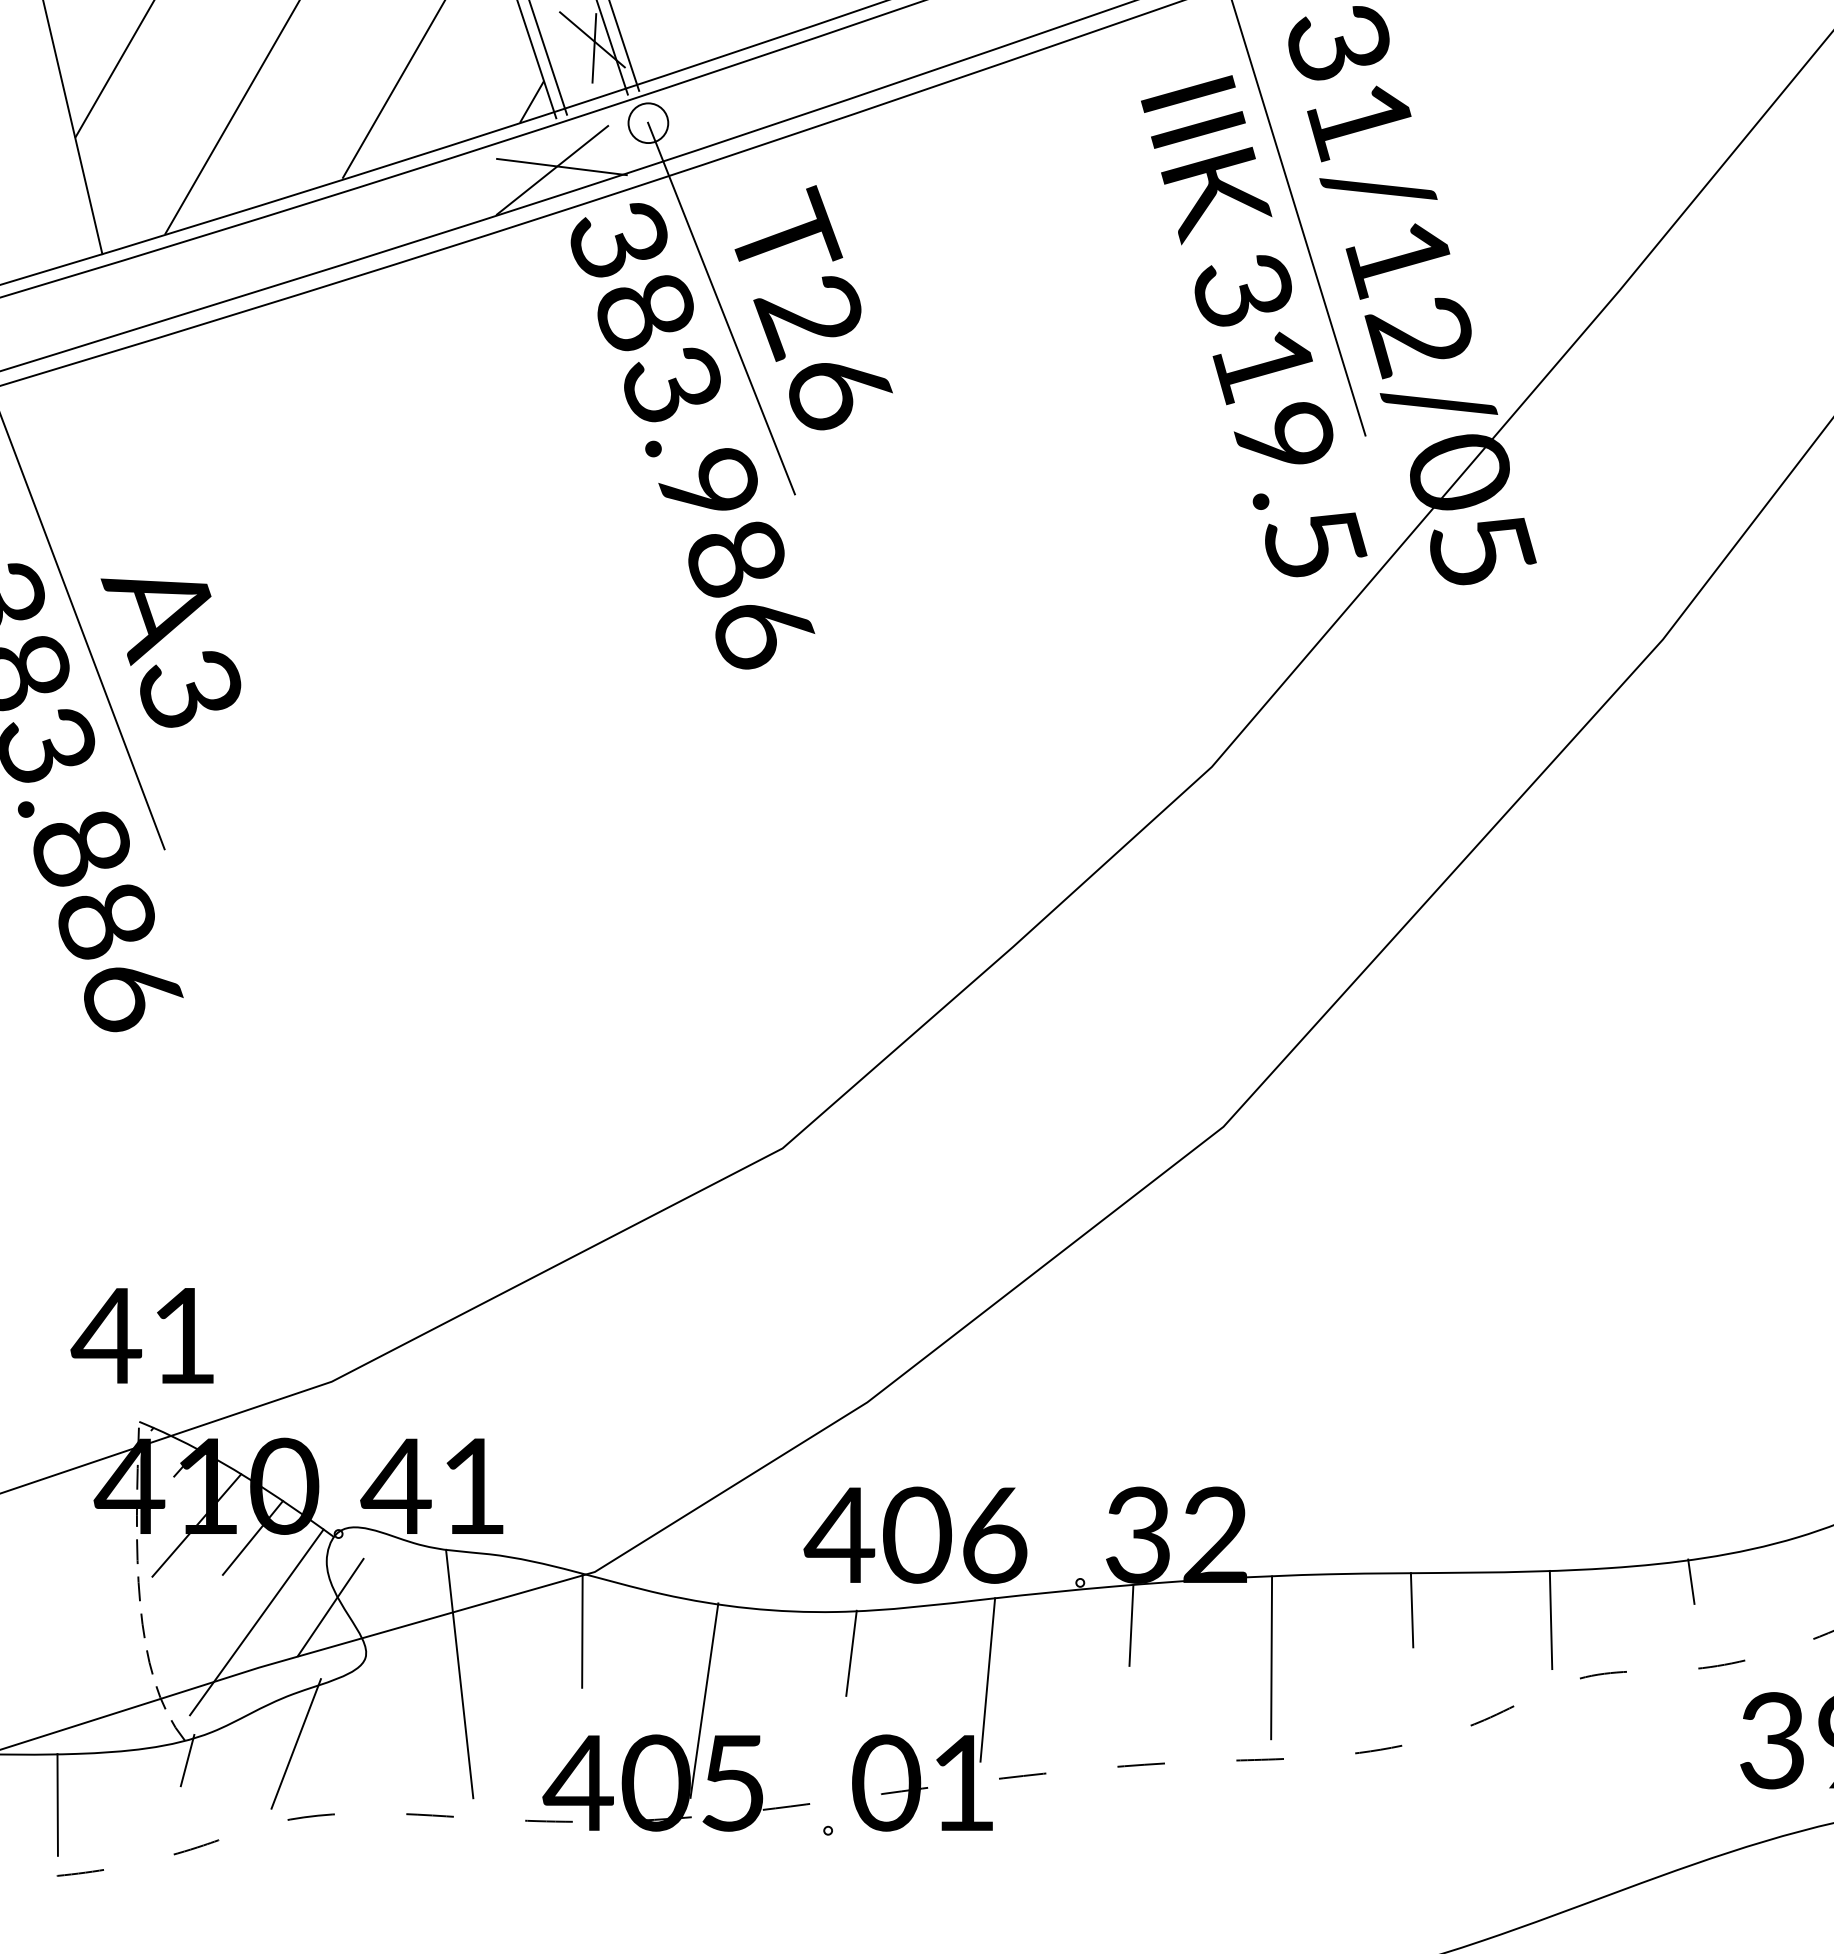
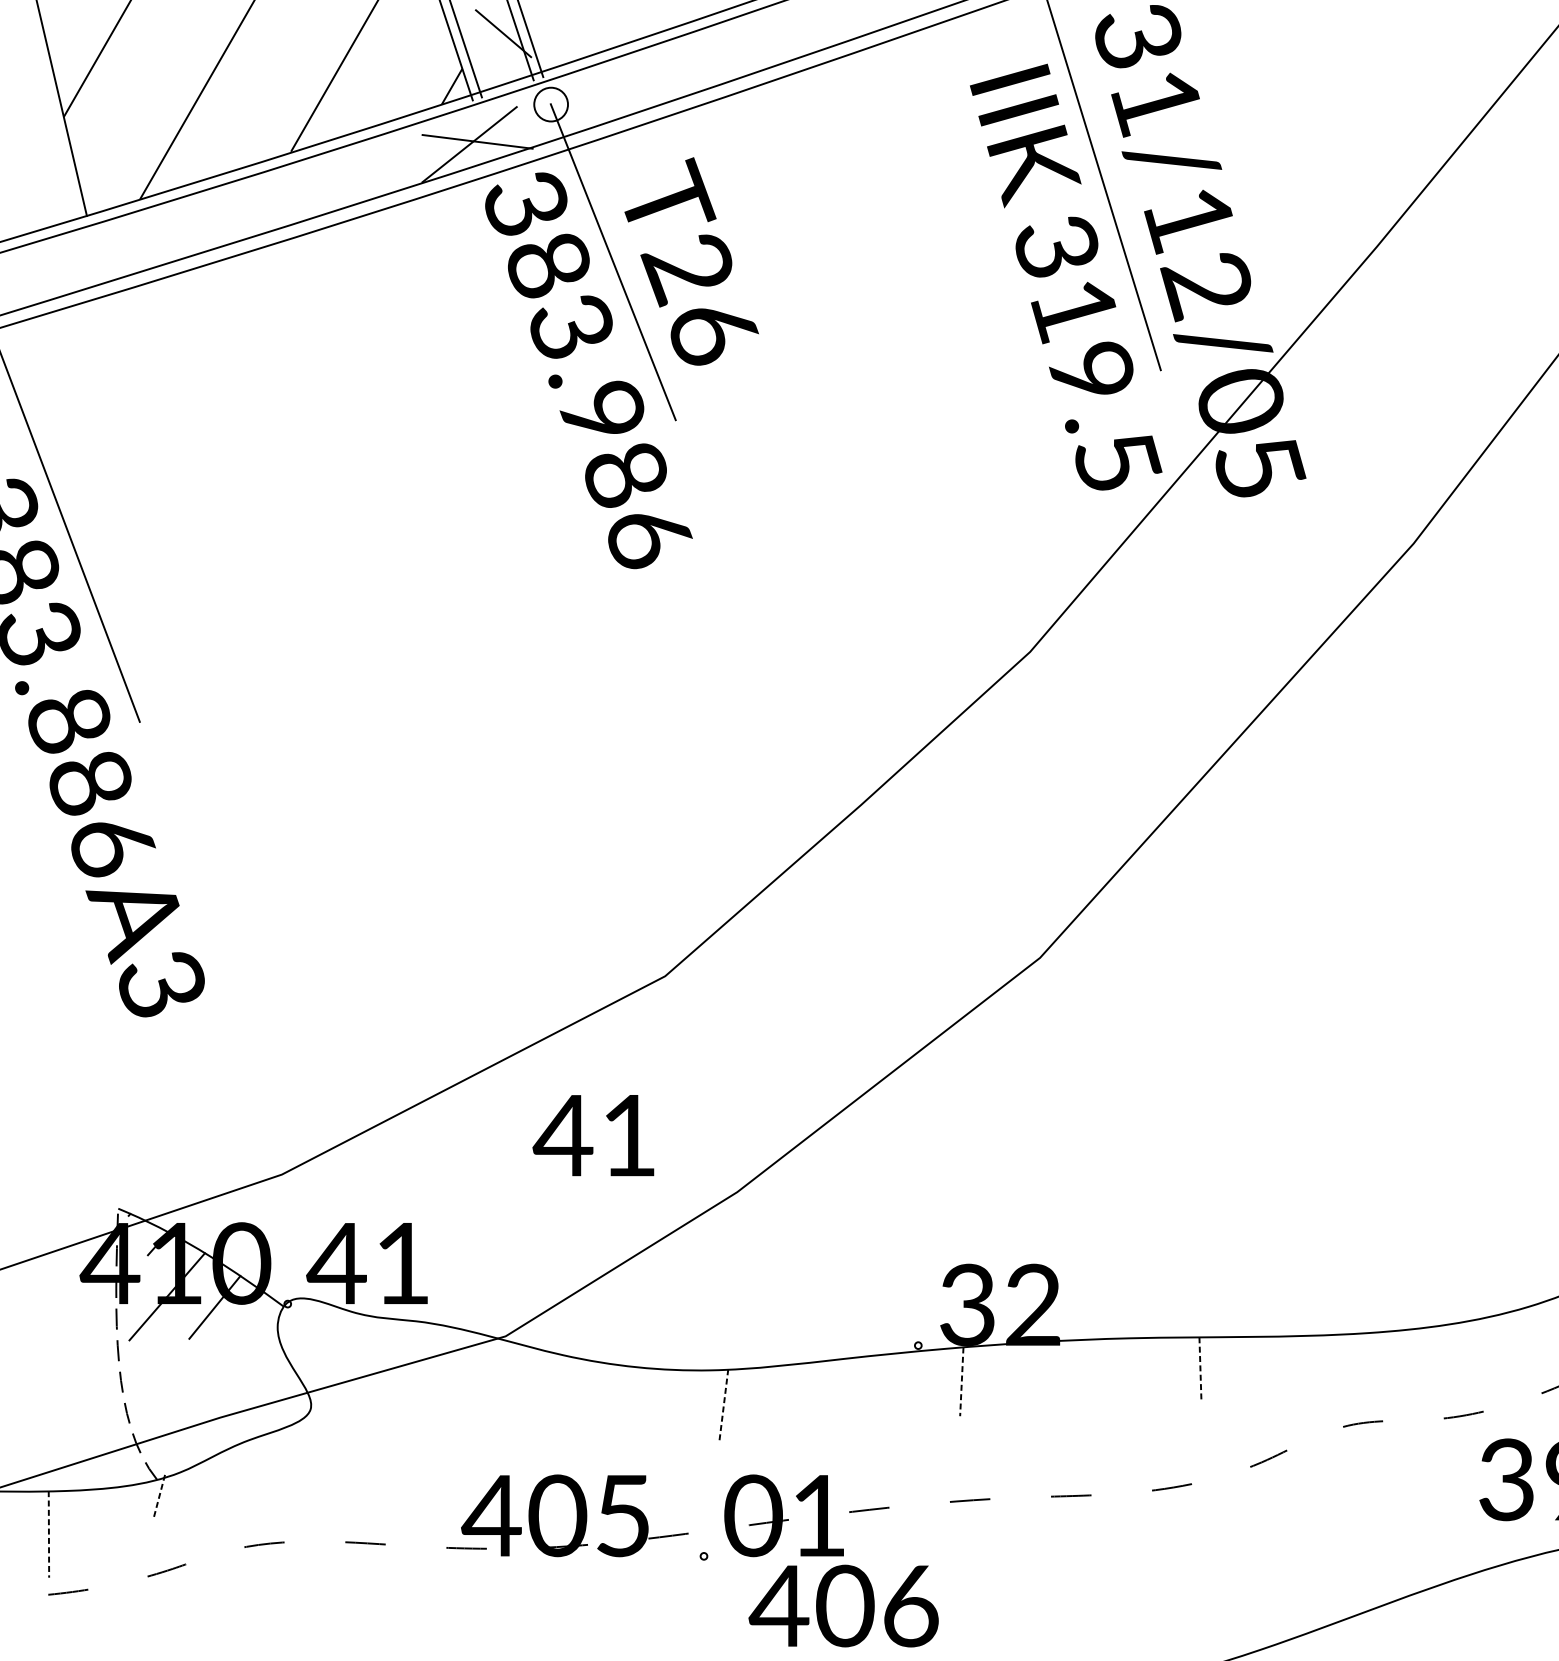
line: (594, 48) -> (505, 41), removed
text: (170, 652) -> (144, 953), moved
text: (141, 1335) -> (592, 1135), moved
text: (915, 1534) -> (843, 1605), moved
line: (1691, 1581) -> (1437, 1344), removed
line: (330, 1607) -> (280, 1366), removed
line: (1412, 1610) -> (1200, 1369), solid -> dashed
line: (1550, 1619) -> (1318, 1376), removed
line: (256, 1622) -> (217, 1379), removed
line: (1131, 1625) -> (961, 1381), solid -> dashed
line: (582, 1630) -> (495, 1386), removed
line: (851, 1653) -> (723, 1405), solid -> dashed
line: (1271, 1657) -> (1080, 1409), removed
line: (459, 1673) -> (390, 1422), removed
line: (987, 1679) -> (839, 1427), removed
line: (704, 1700) -> (598, 1445), removed
line: (295, 1743) -> (251, 1482), removed
line: (187, 1761) -> (159, 1497), solid -> dashed
line: (57, 1804) -> (48, 1534), solid -> dashed

